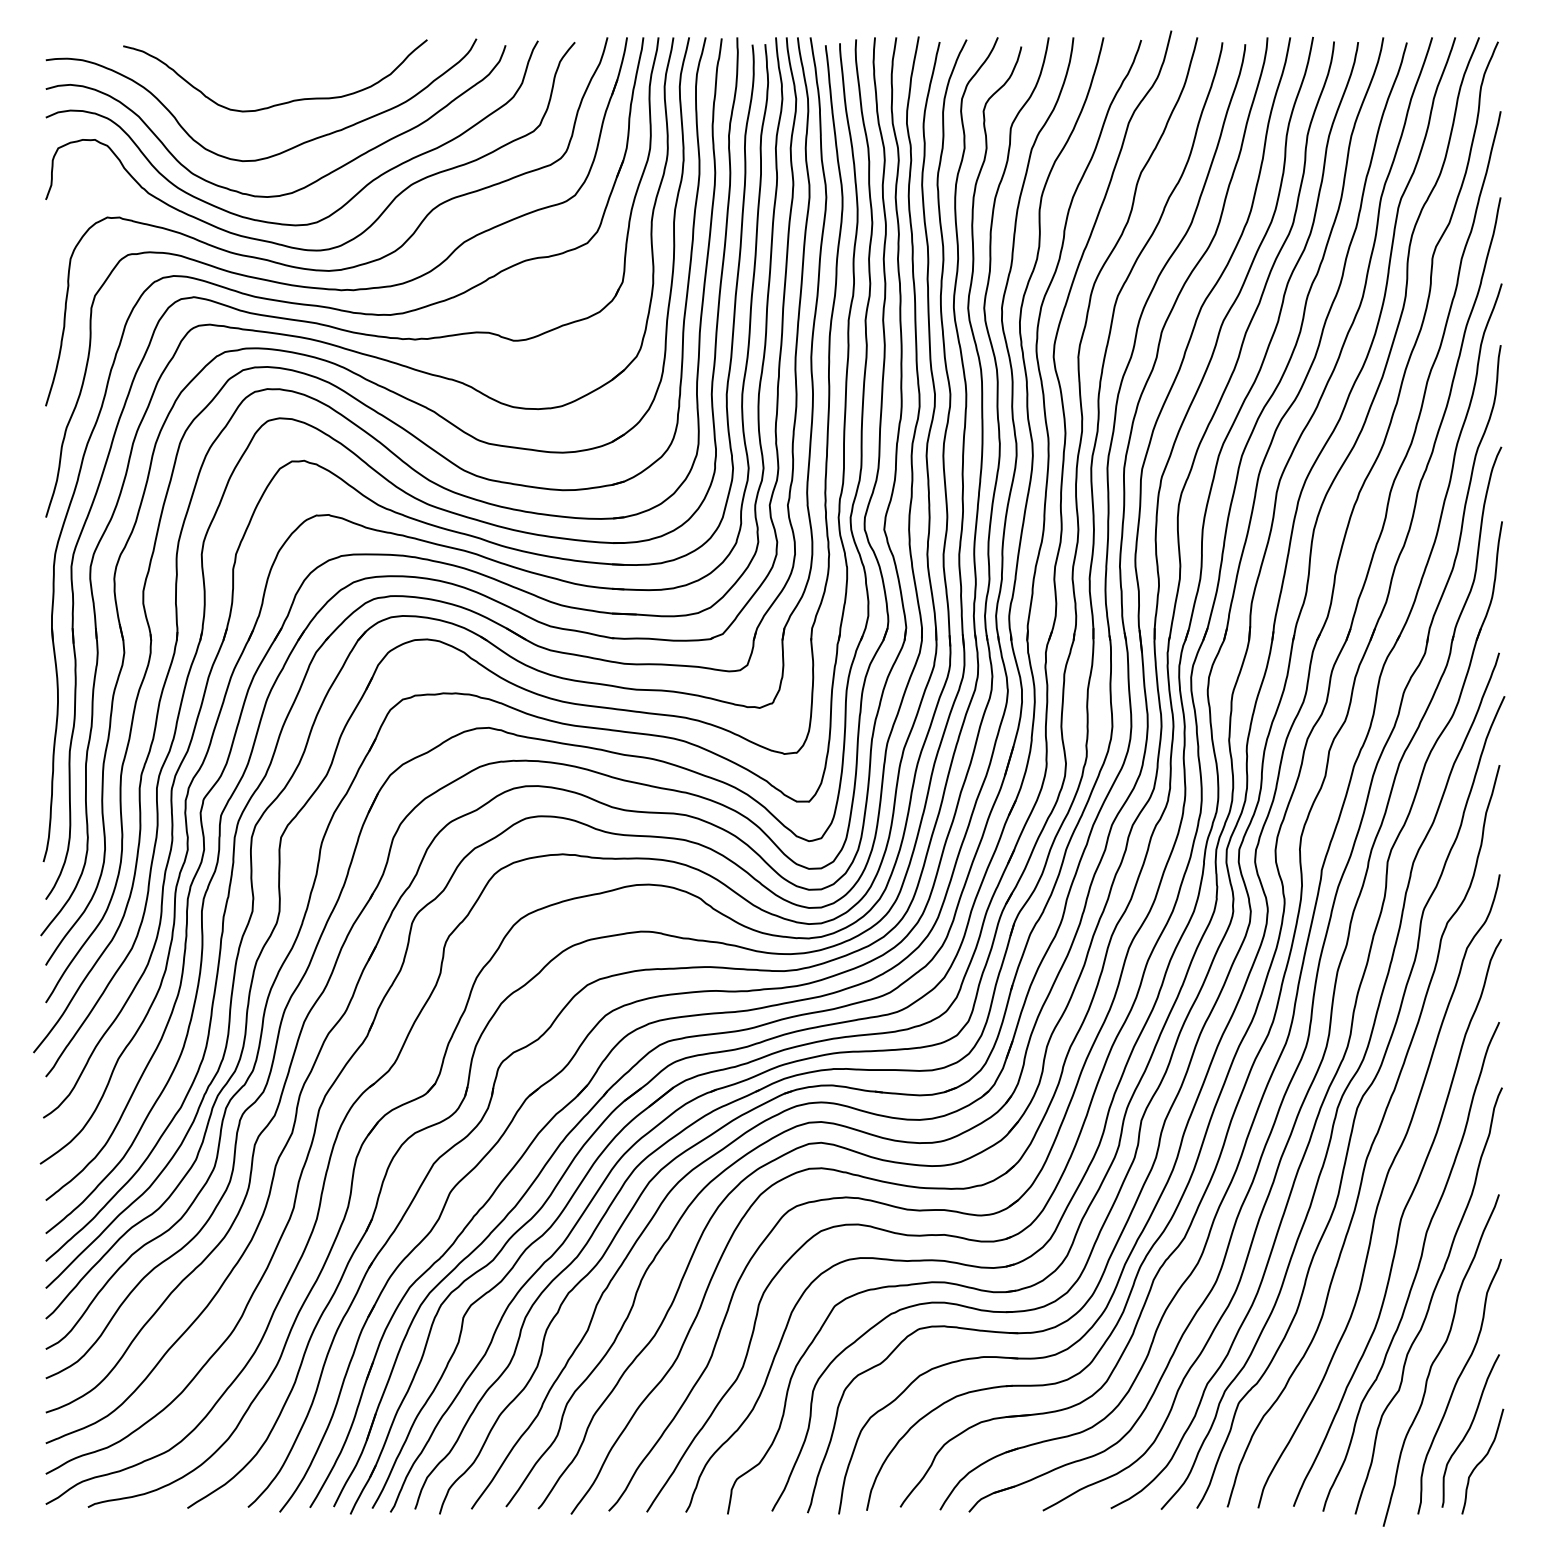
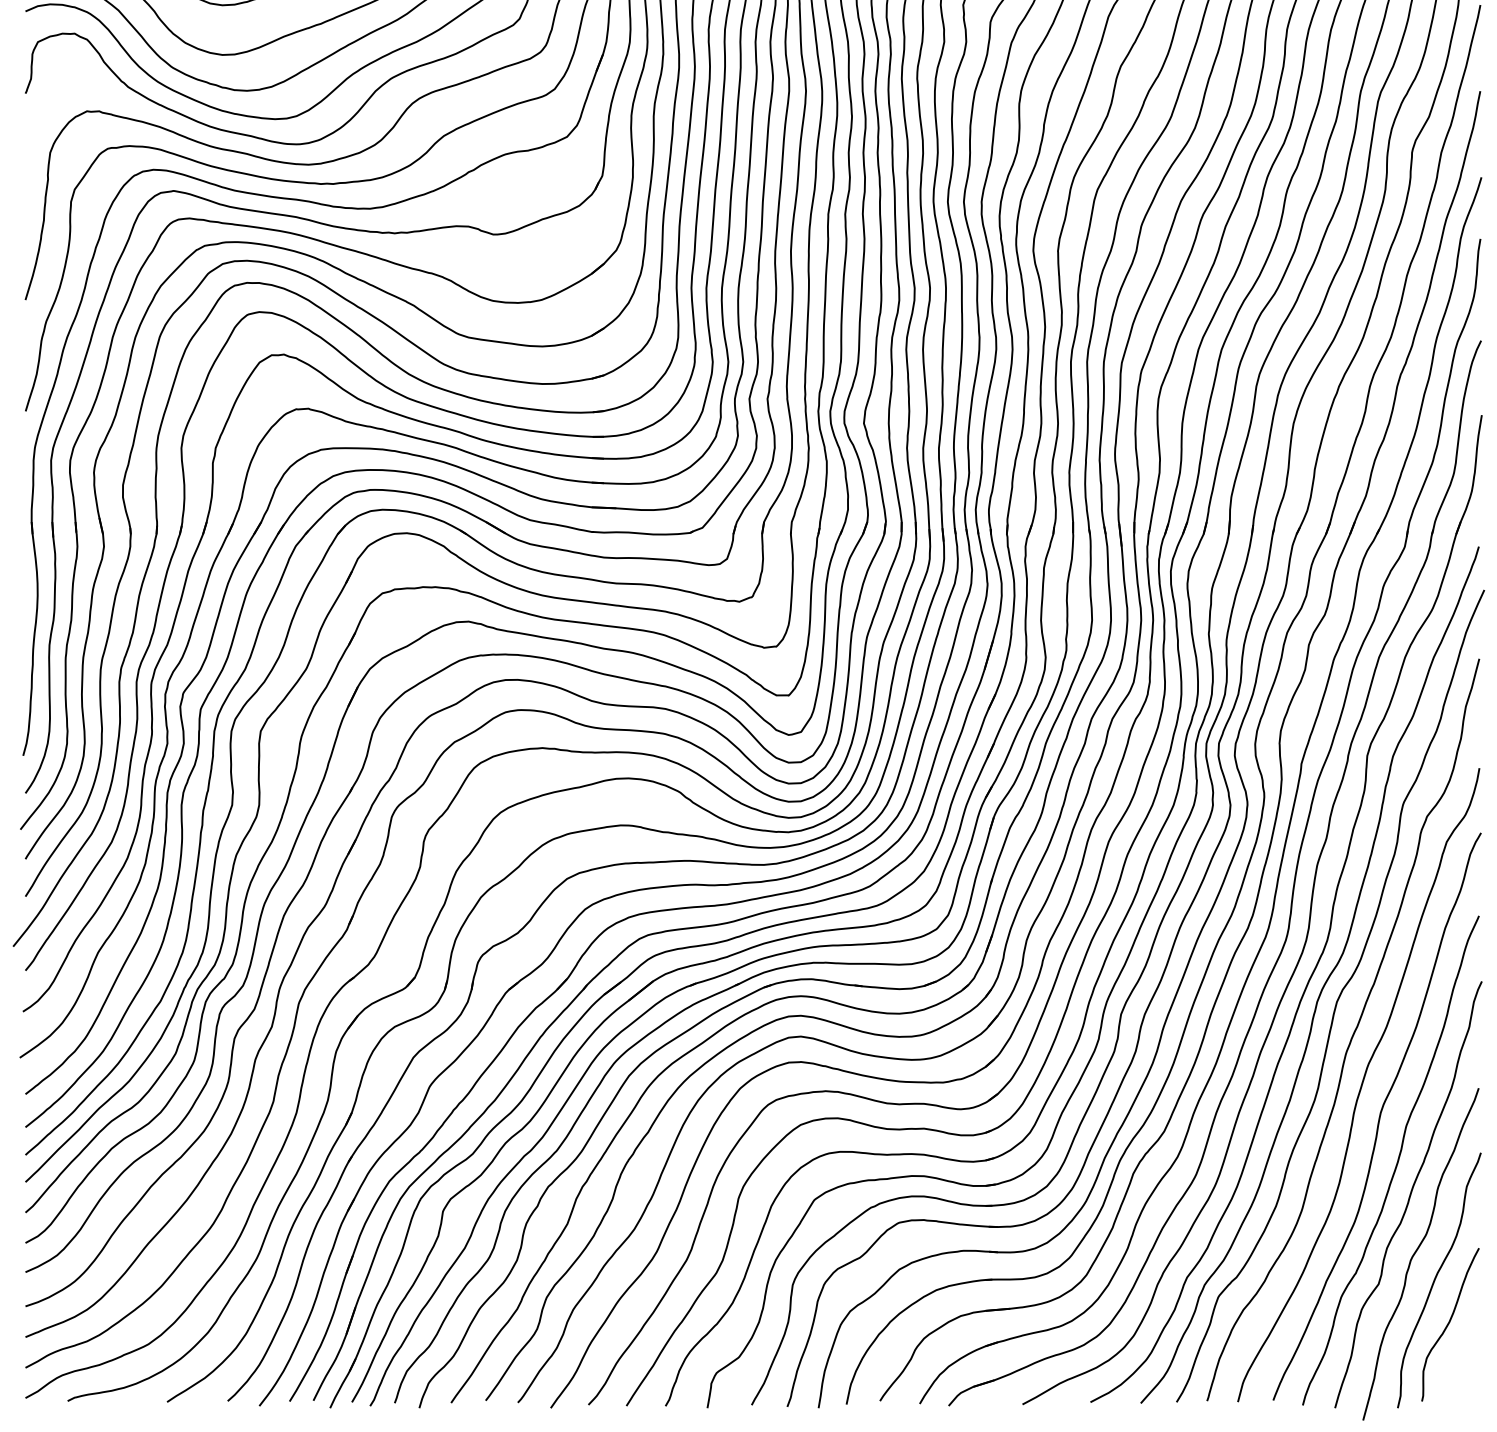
curve: (1482, 1461) -> (1462, 1355), removed

